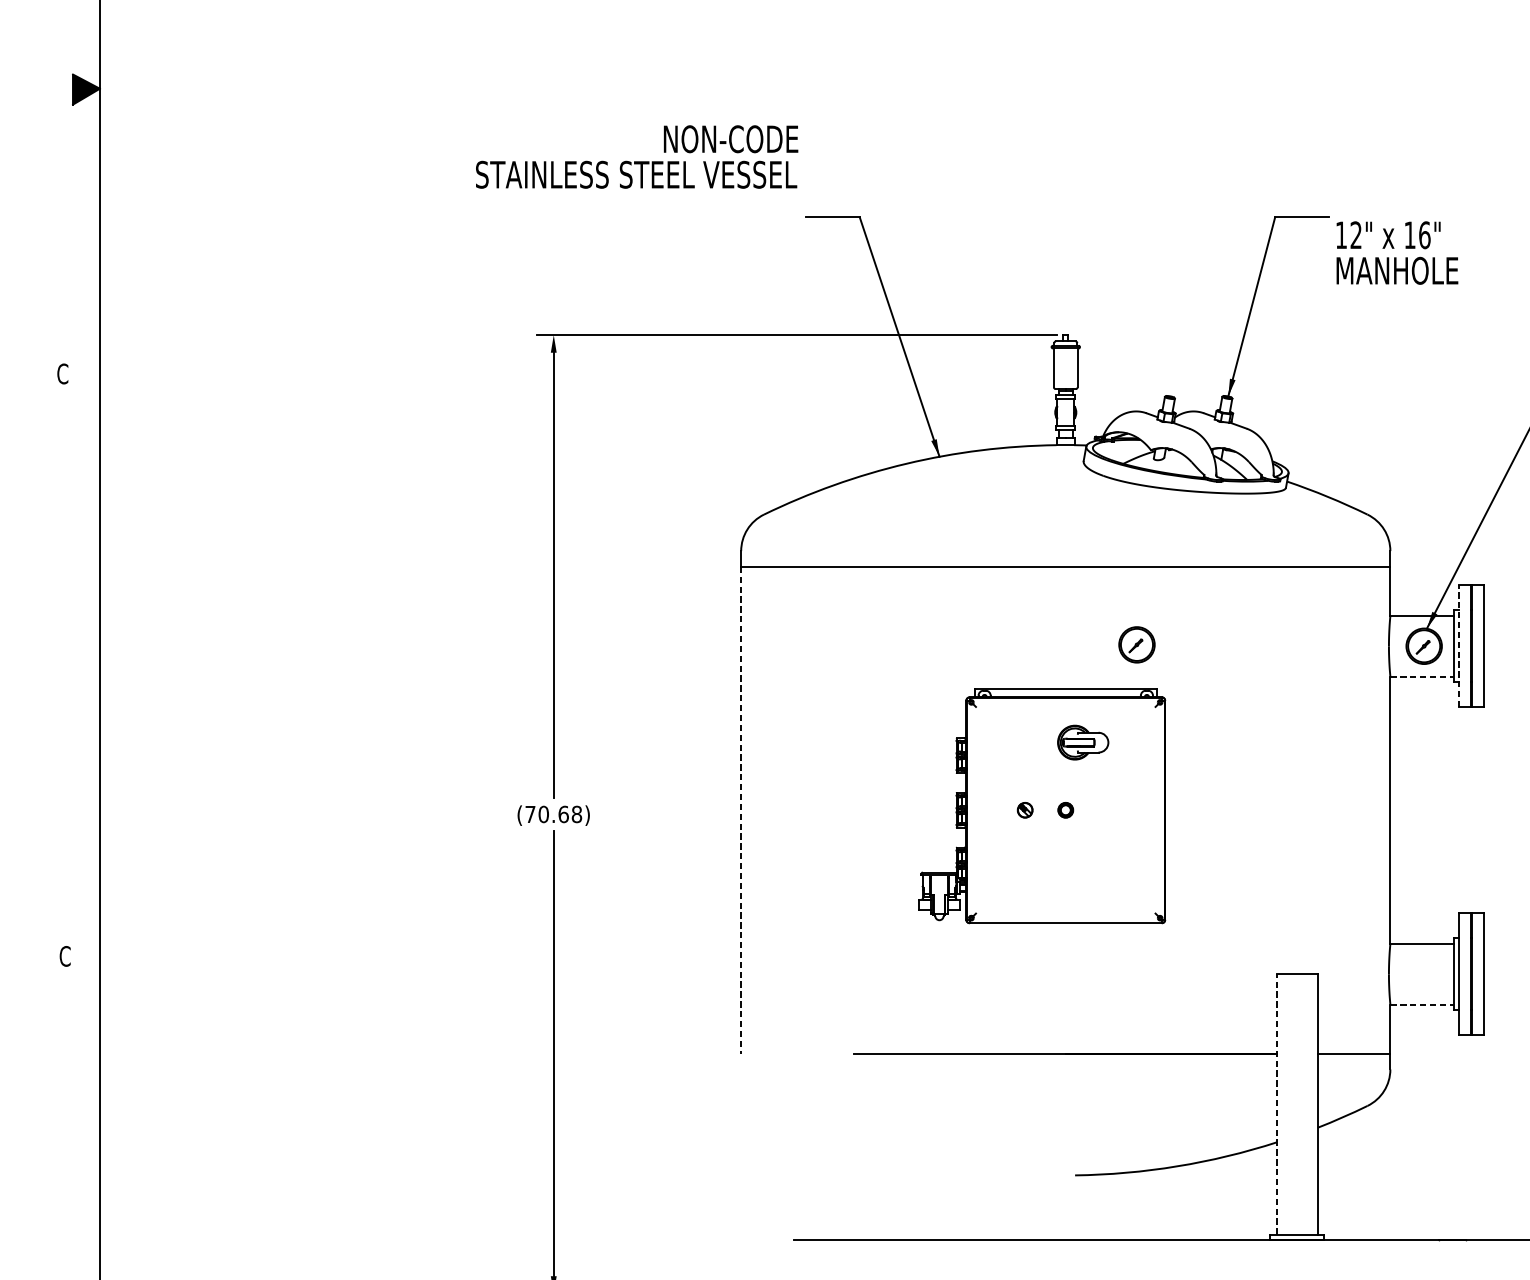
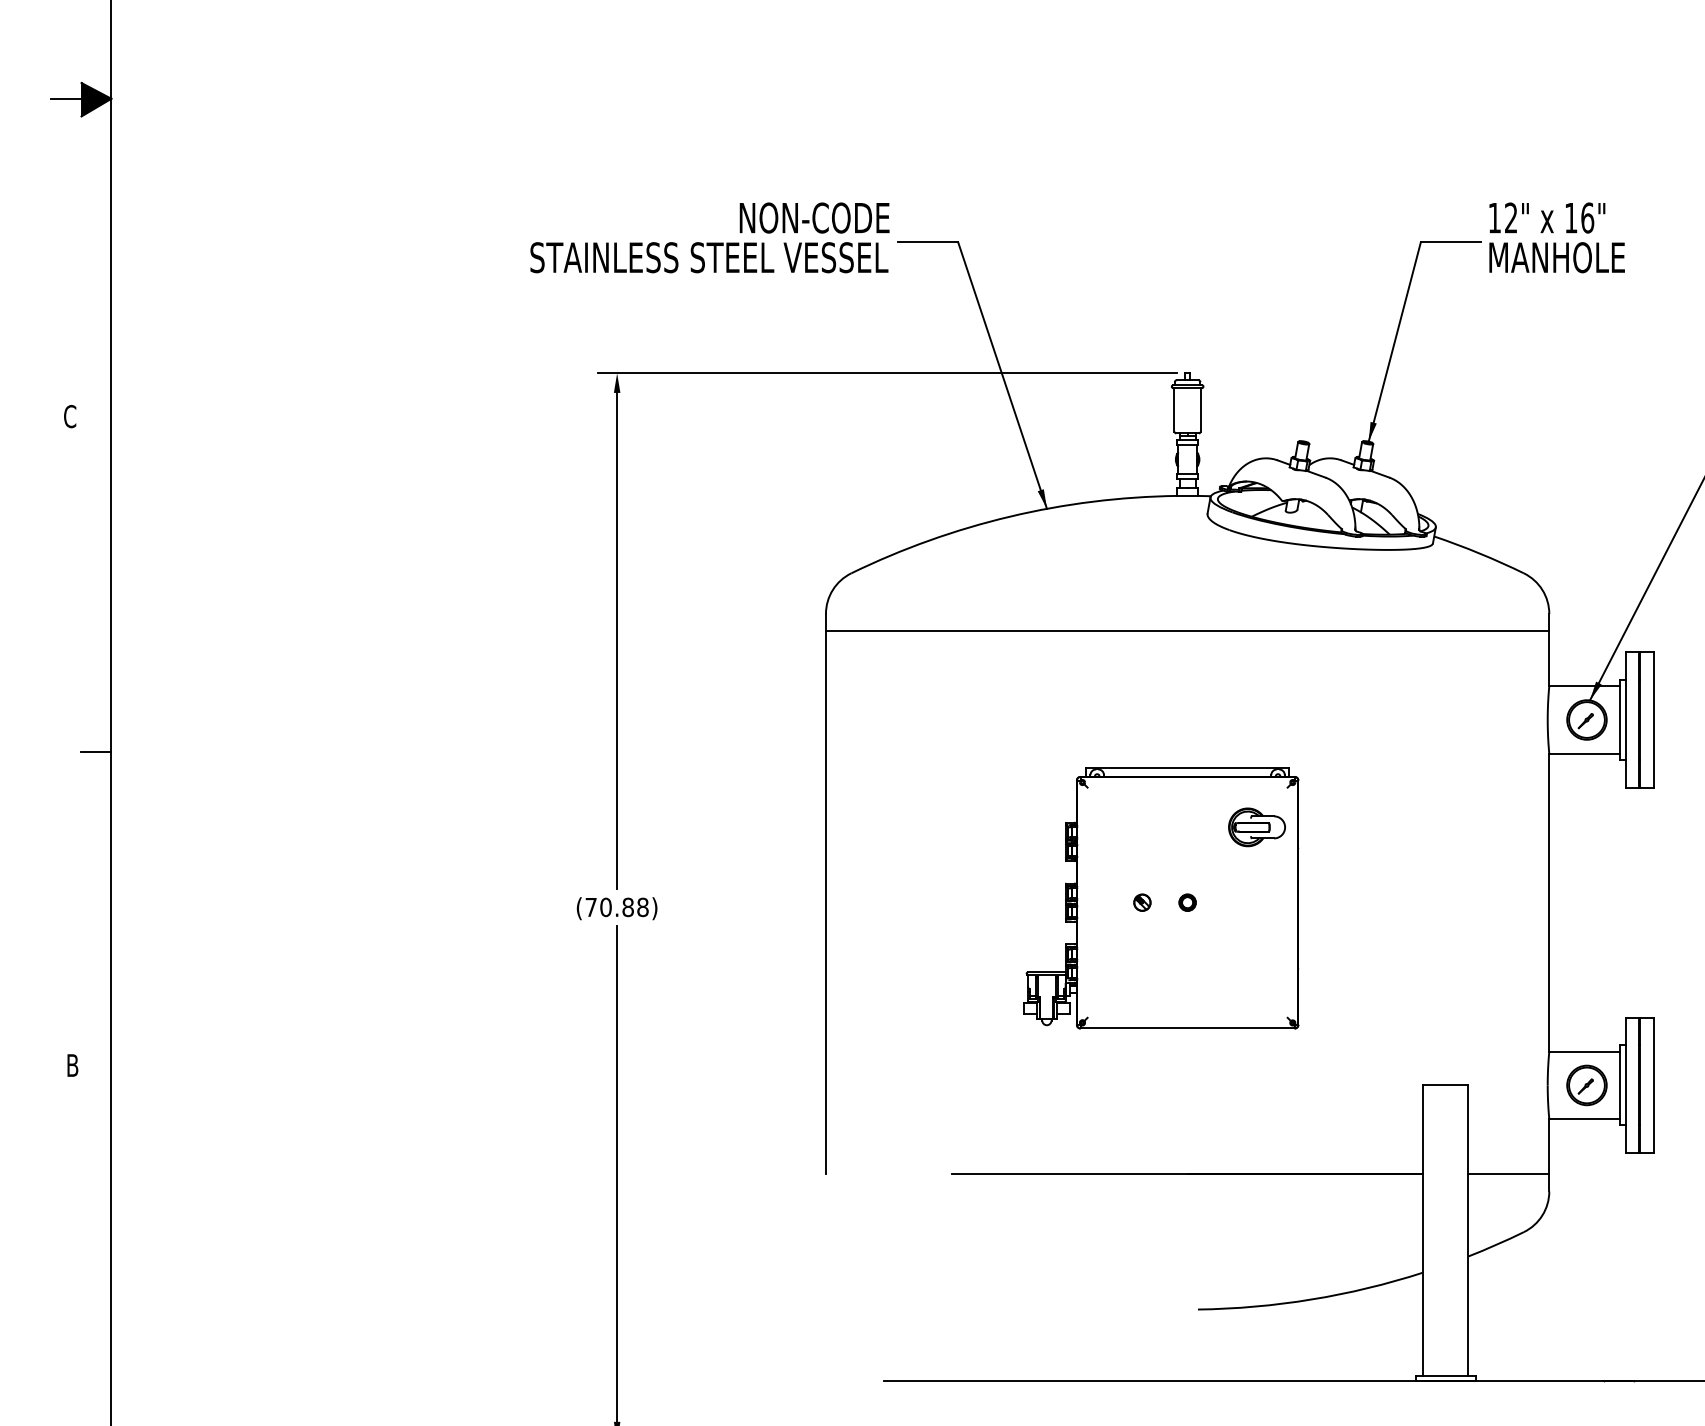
line: (59, 88) -> (66, 98), added
text: (636, 156) -> (709, 237), moved
text: (1396, 252) -> (1556, 237), moved
part: (1136, 644) -> (1586, 1085), moved
line: (1458, 646) -> (1625, 720), dashed -> solid
line: (86, 674) -> (96, 751), added
line: (1422, 676) -> (1585, 753), dashed -> solid
part: (1082, 742) -> (1256, 827), moved
line: (740, 810) -> (825, 903), dashed -> solid
text: (563, 813) -> (628, 906), (70.68) -> (70.88)
text: (64, 956) -> (72, 1065), C -> B
line: (1422, 1004) -> (1585, 1119), dashed -> solid
line: (1277, 1103) -> (1423, 1229), dashed -> solid

